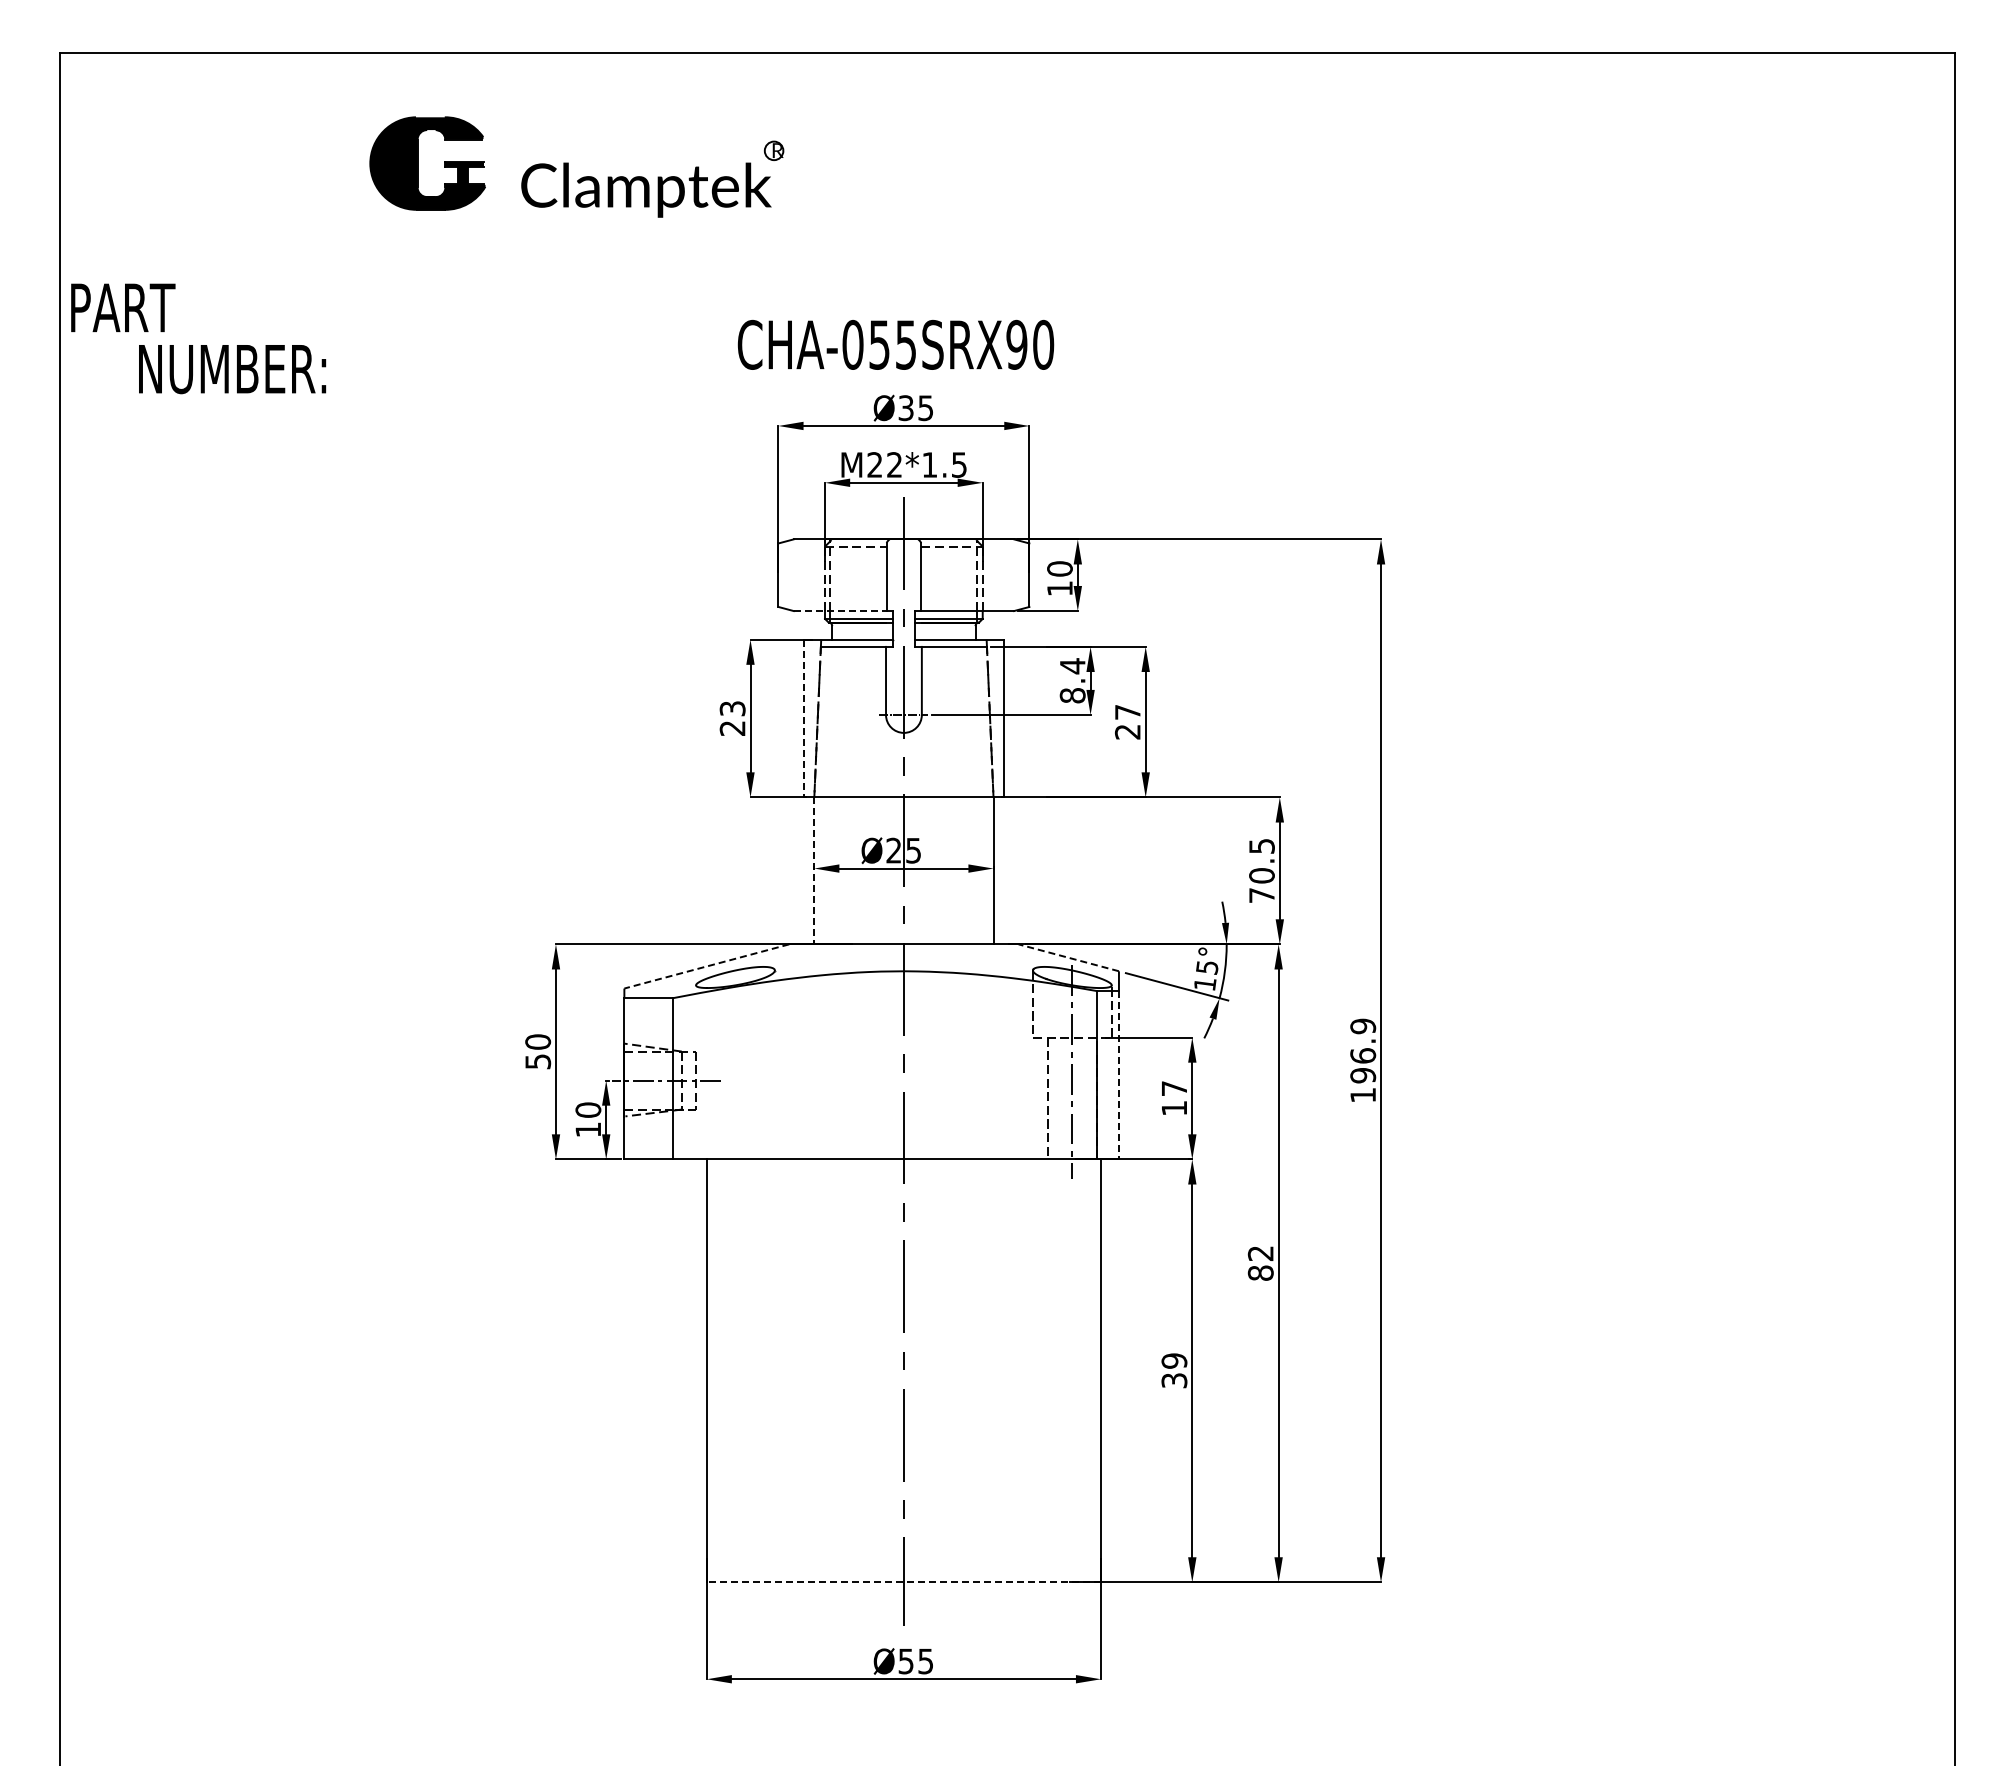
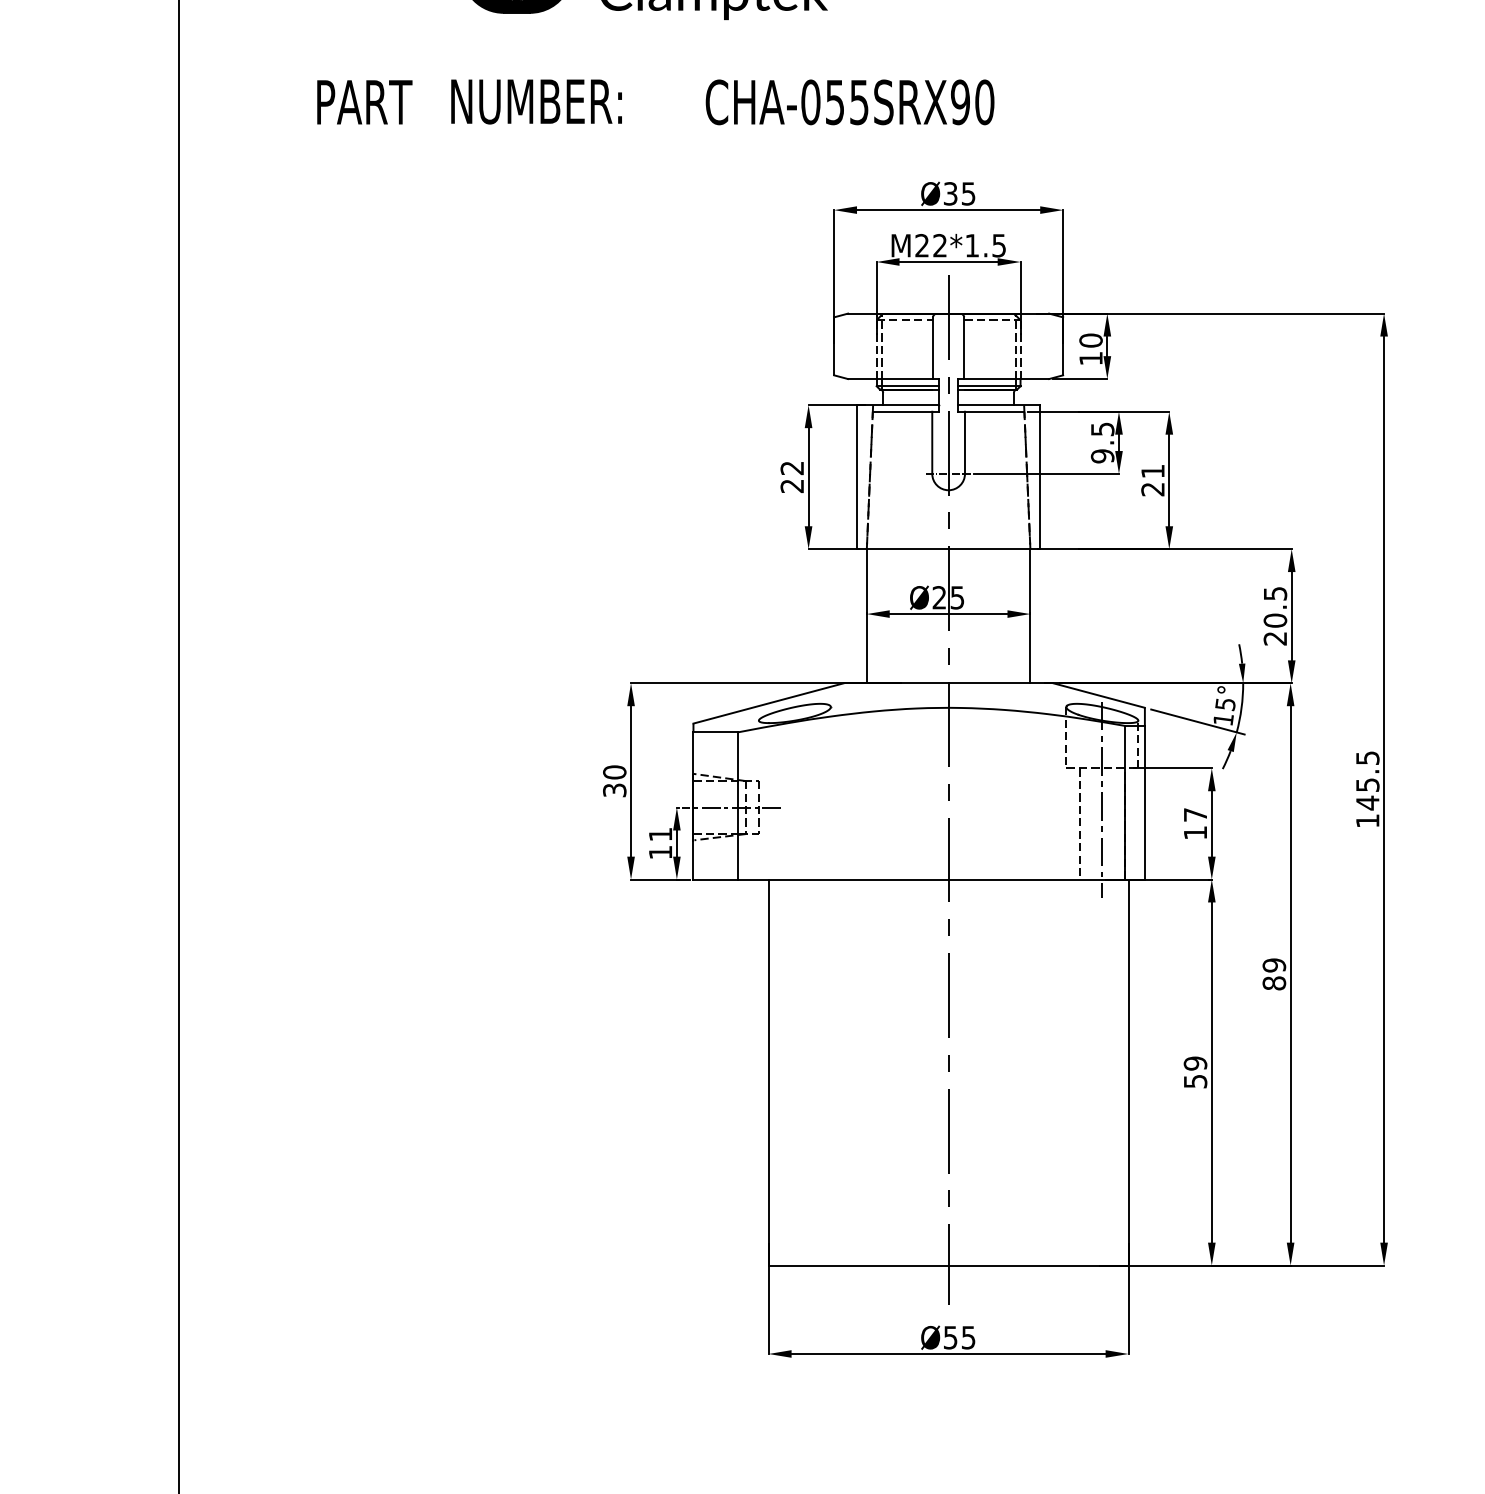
text: (123, 307) -> (365, 101), moved
text: (895, 344) -> (849, 101), moved
text: (232, 369) -> (536, 101), moved
line: (840, 611) -> (890, 379), dashed -> solid
text: (1072, 680) -> (1102, 442), 8.4 -> 9.5
text: (732, 708) -> (792, 467), 23 -> 22
text: (1127, 712) -> (1152, 471), 27 -> 21
line: (803, 718) -> (856, 477), dashed -> solid
line: (814, 871) -> (867, 616), dashed -> solid
text: (1261, 895) -> (1274, 638), 70.5 -> 20.5
line: (1068, 957) -> (1098, 695), dashed -> solid
line: (706, 966) -> (768, 703), dashed -> solid
text: (1363, 1050) -> (1368, 780), 196.9 -> 145.5
text: (537, 1061) -> (614, 790), 50 -> 30
line: (1118, 1075) -> (1144, 802), dashed -> solid
text: (588, 1109) -> (660, 833), 10 -> 11
text: (1260, 1253) -> (1274, 965), 82 -> 89
text: (1173, 1380) -> (1194, 1081), 39 -> 59
line: (903, 1582) -> (948, 1265), dashed -> solid

